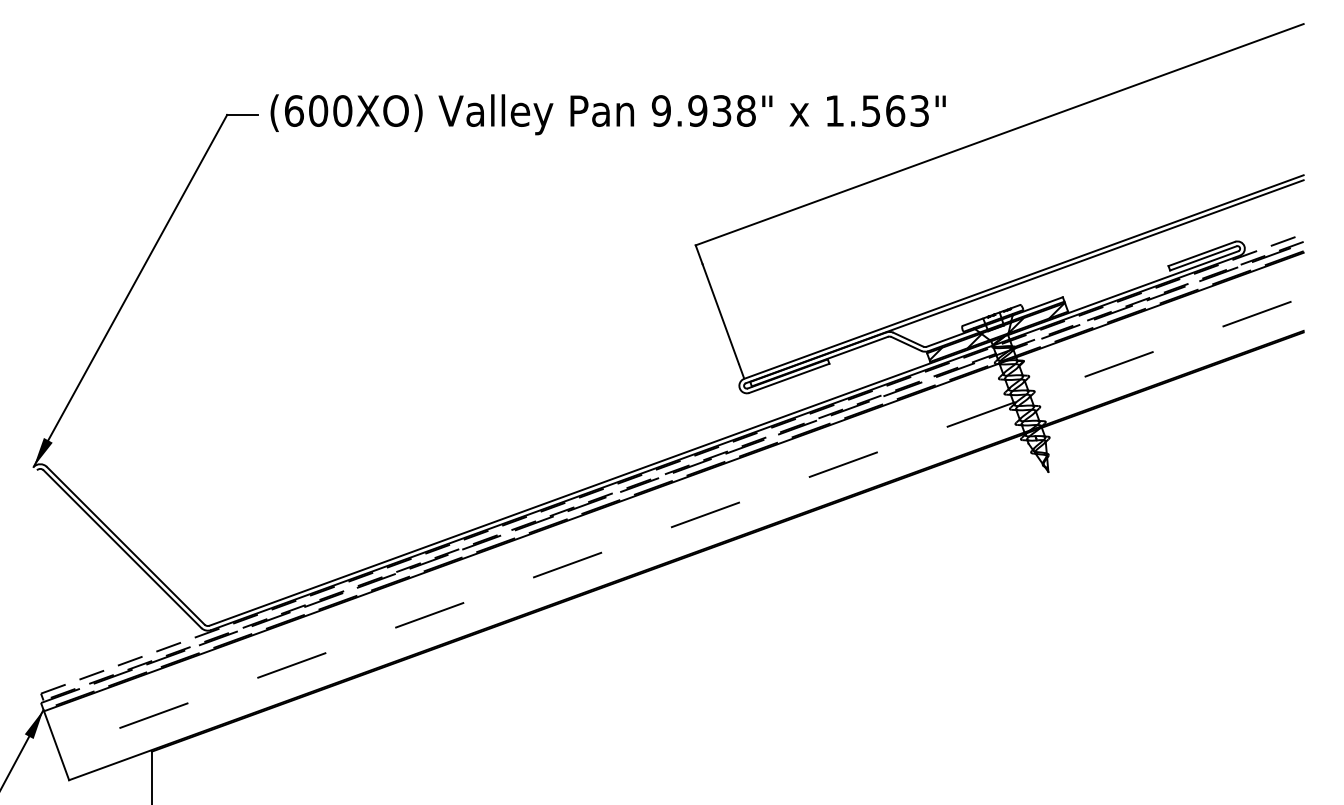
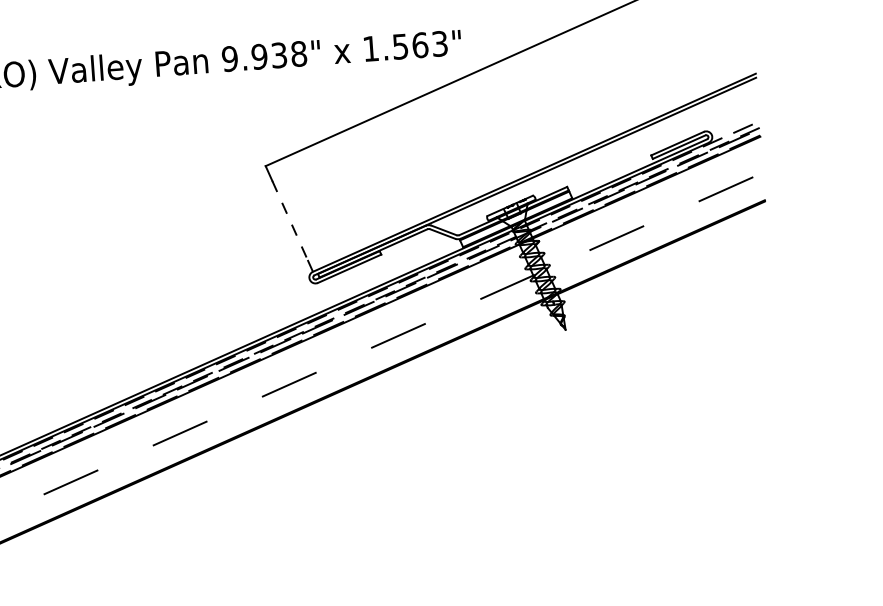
line: (720, 314) -> (289, 220), solid -> dashed
hatch: (996, 331) -> (515, 218), removed

